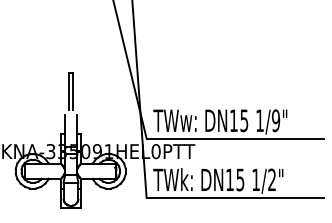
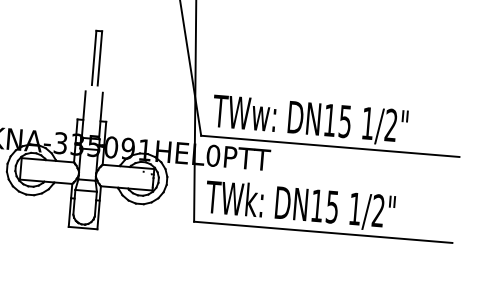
text: (276, 120) -> (391, 125), 1/9" -> 1/2"

